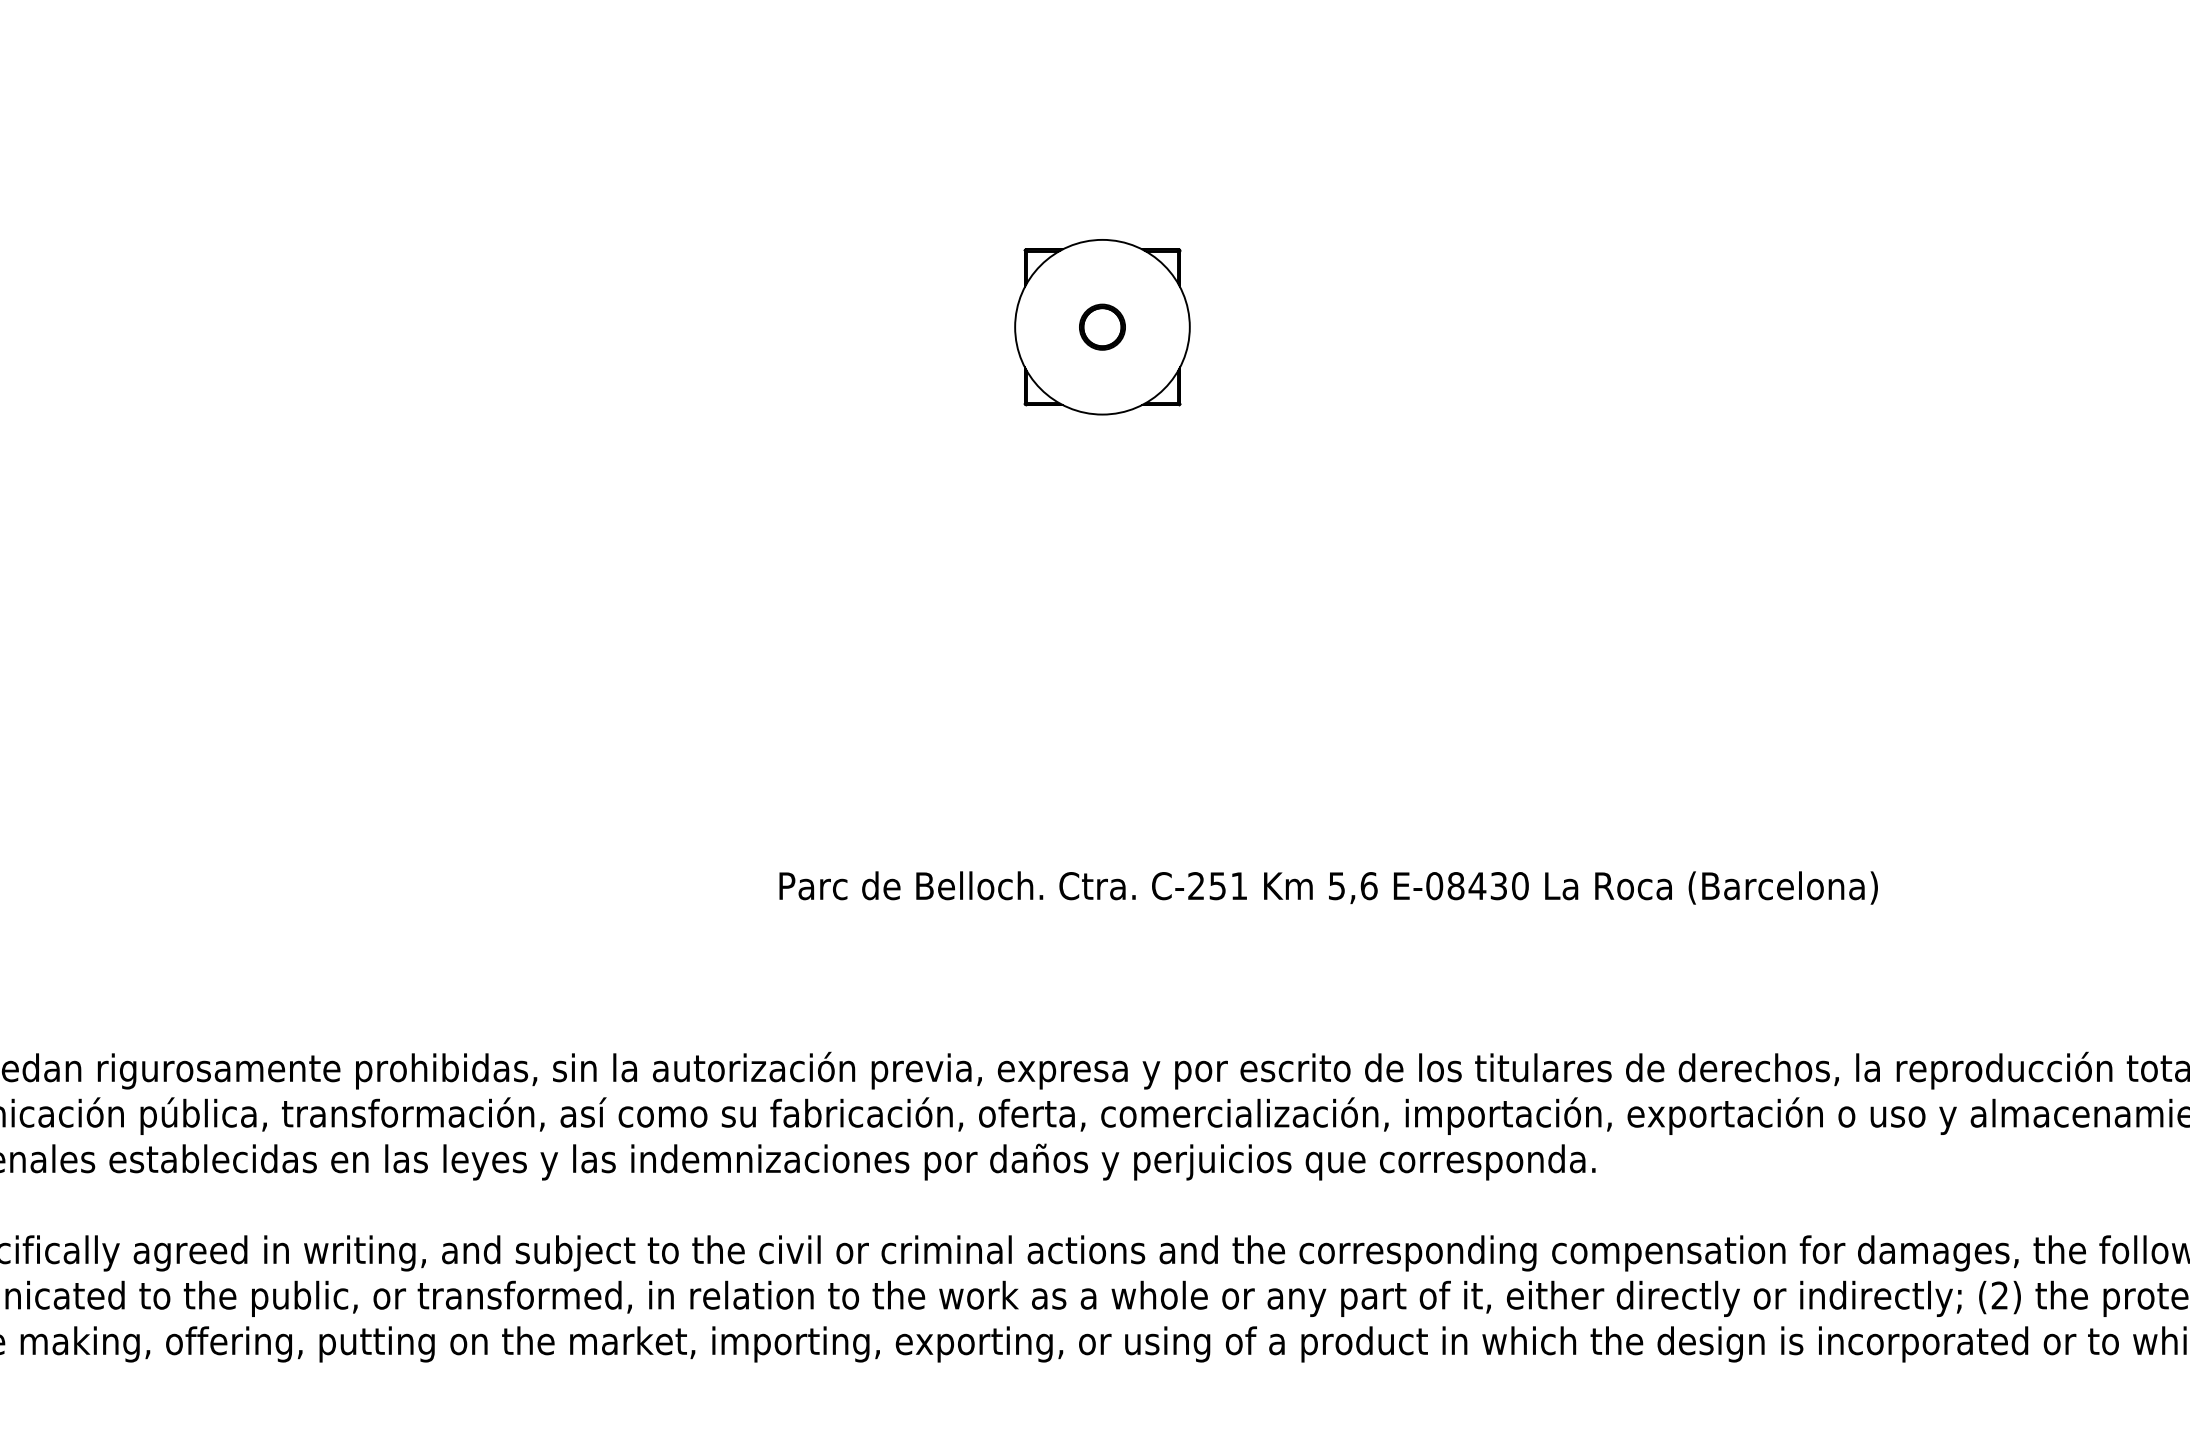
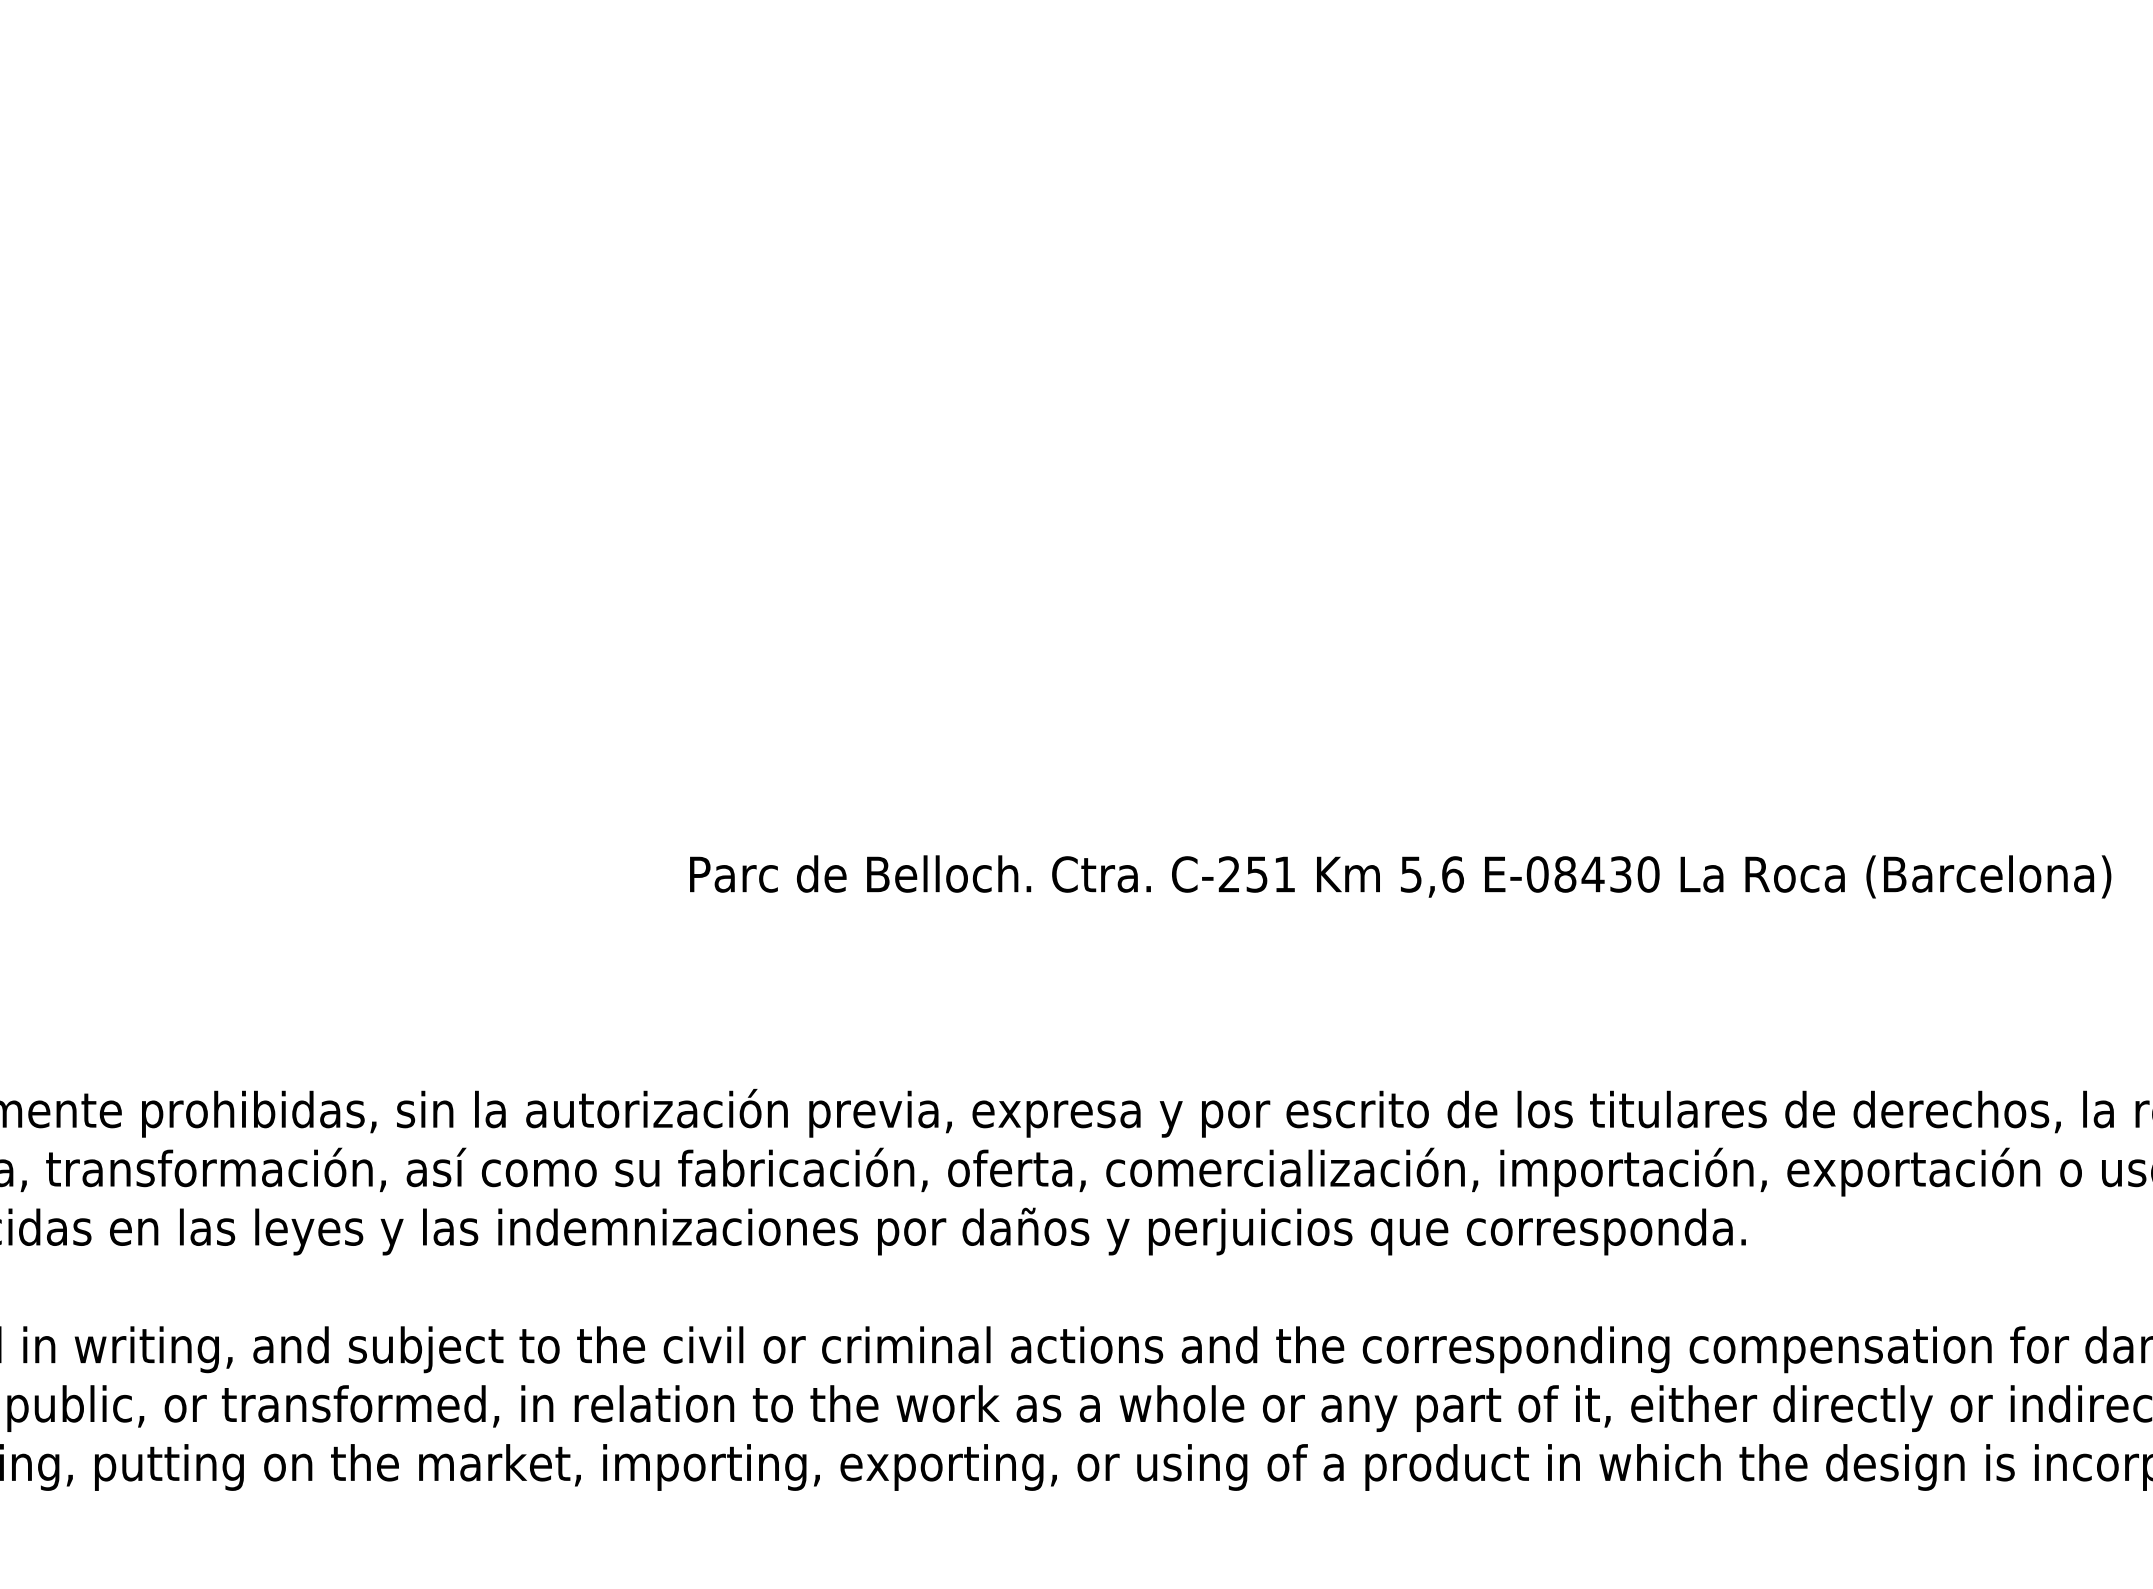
part: (1102, 327) -> (1107, 151), removed

